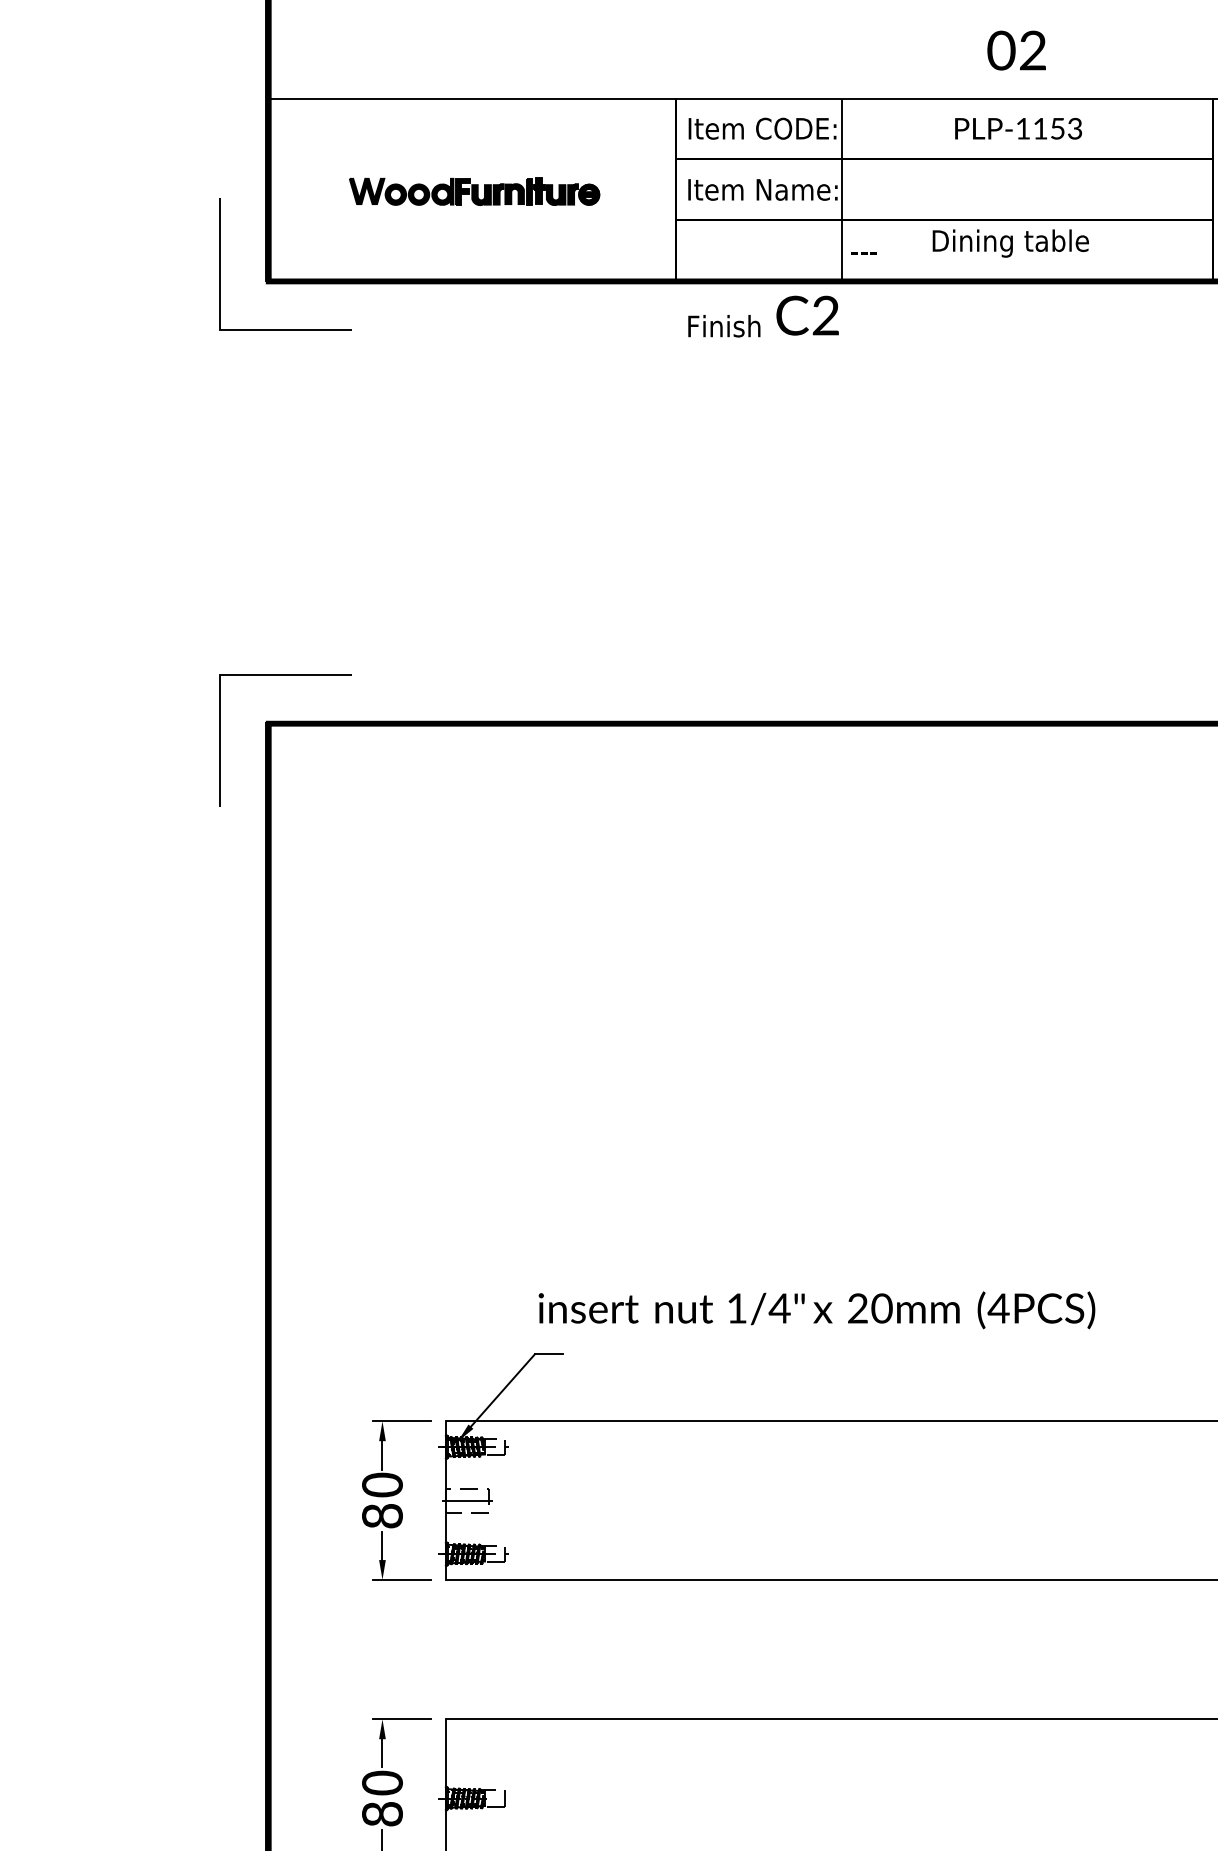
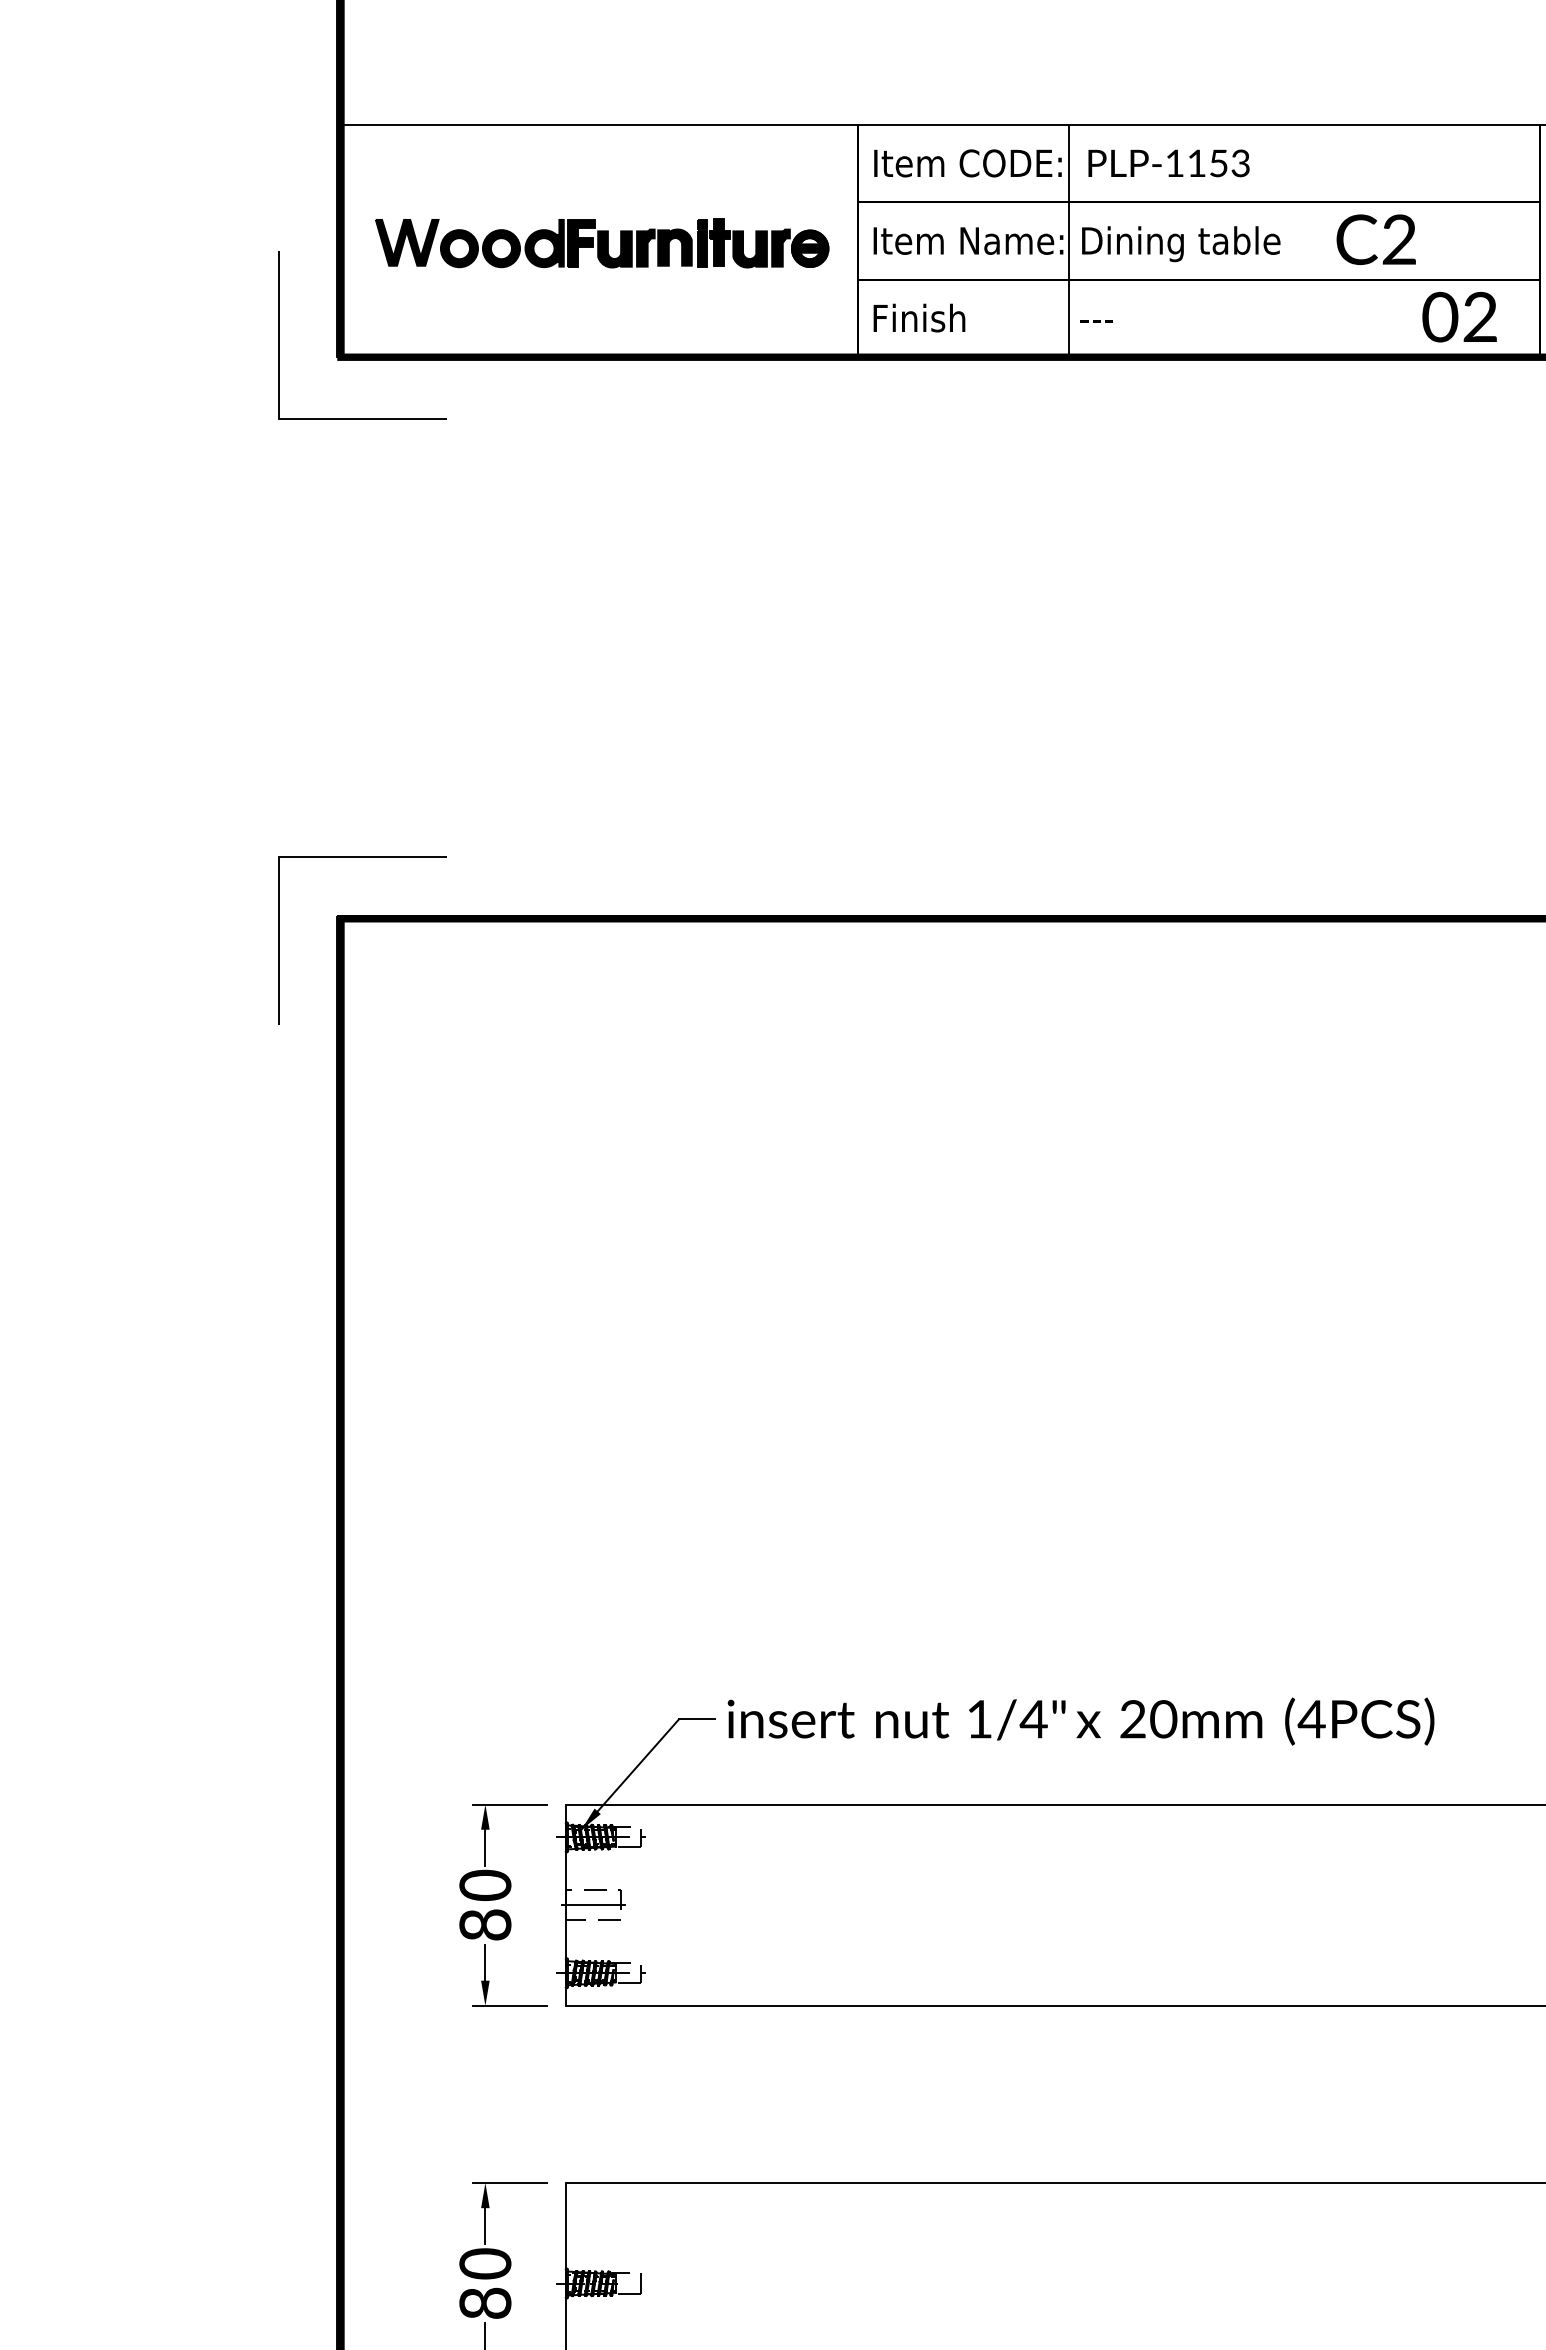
text: (1016, 50) -> (1459, 316), moved
text: (1018, 128) -> (1168, 163), moved
part: (474, 191) -> (602, 243), size x1.43
text: (1011, 243) -> (1181, 244), moved
text: (807, 315) -> (1375, 239), moved
text: (724, 325) -> (919, 317), moved
text: (816, 1310) -> (1080, 1721), moved

